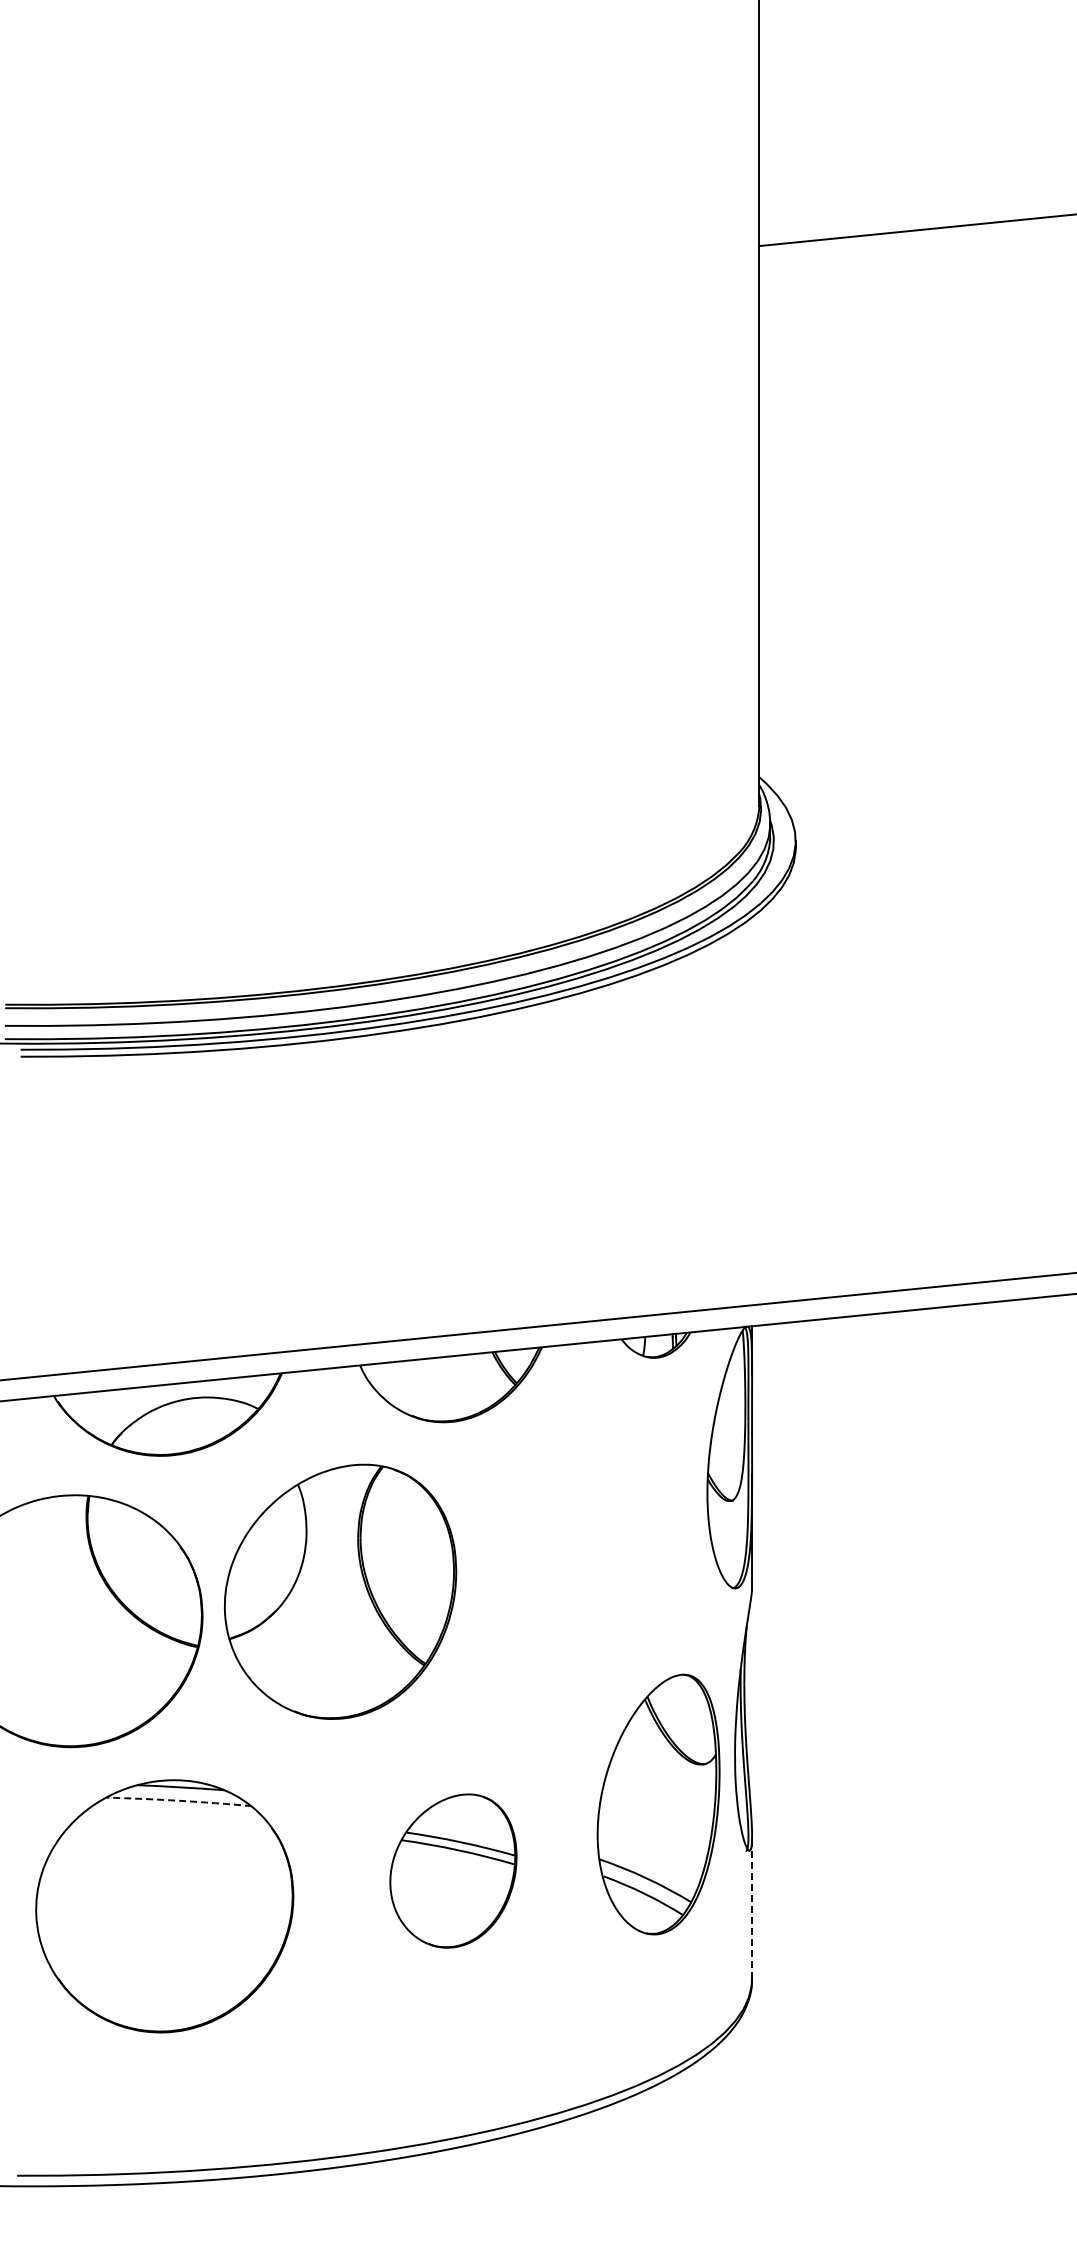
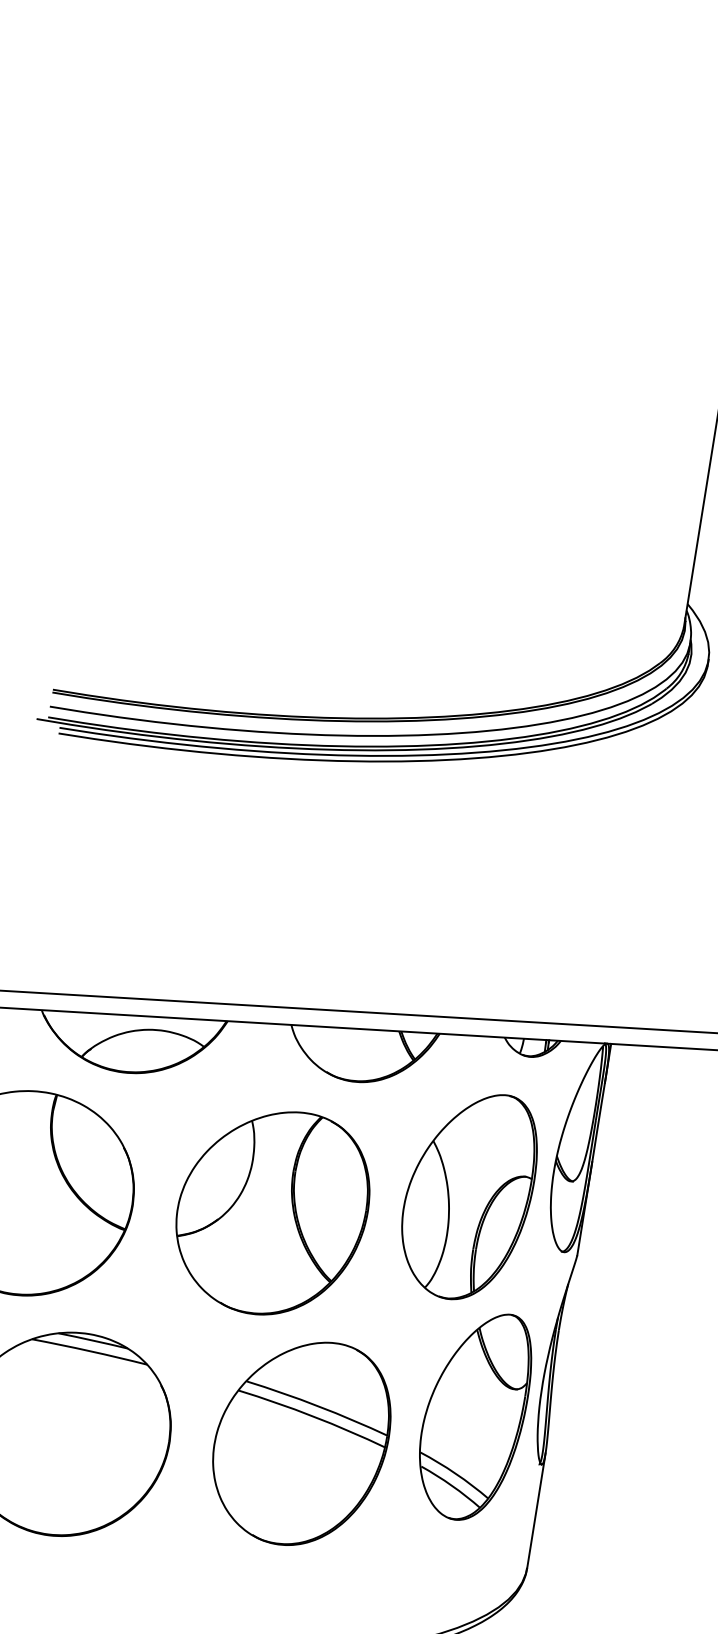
part: (608, 1538) -> (468, 1195), added
part: (340, 1591) -> (272, 1212), moved
arc: (179, 1800) -> (90, 1351), dashed -> solid
part: (453, 1870) -> (301, 1442), size x1.67
line: (752, 1907) -> (536, 1510), dashed -> solid

